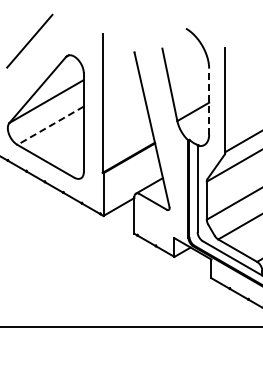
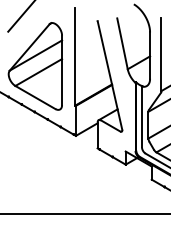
line: (209, 101) -> (150, 55), dashed -> solid
line: (50, 125) -> (38, 72), dashed -> solid

